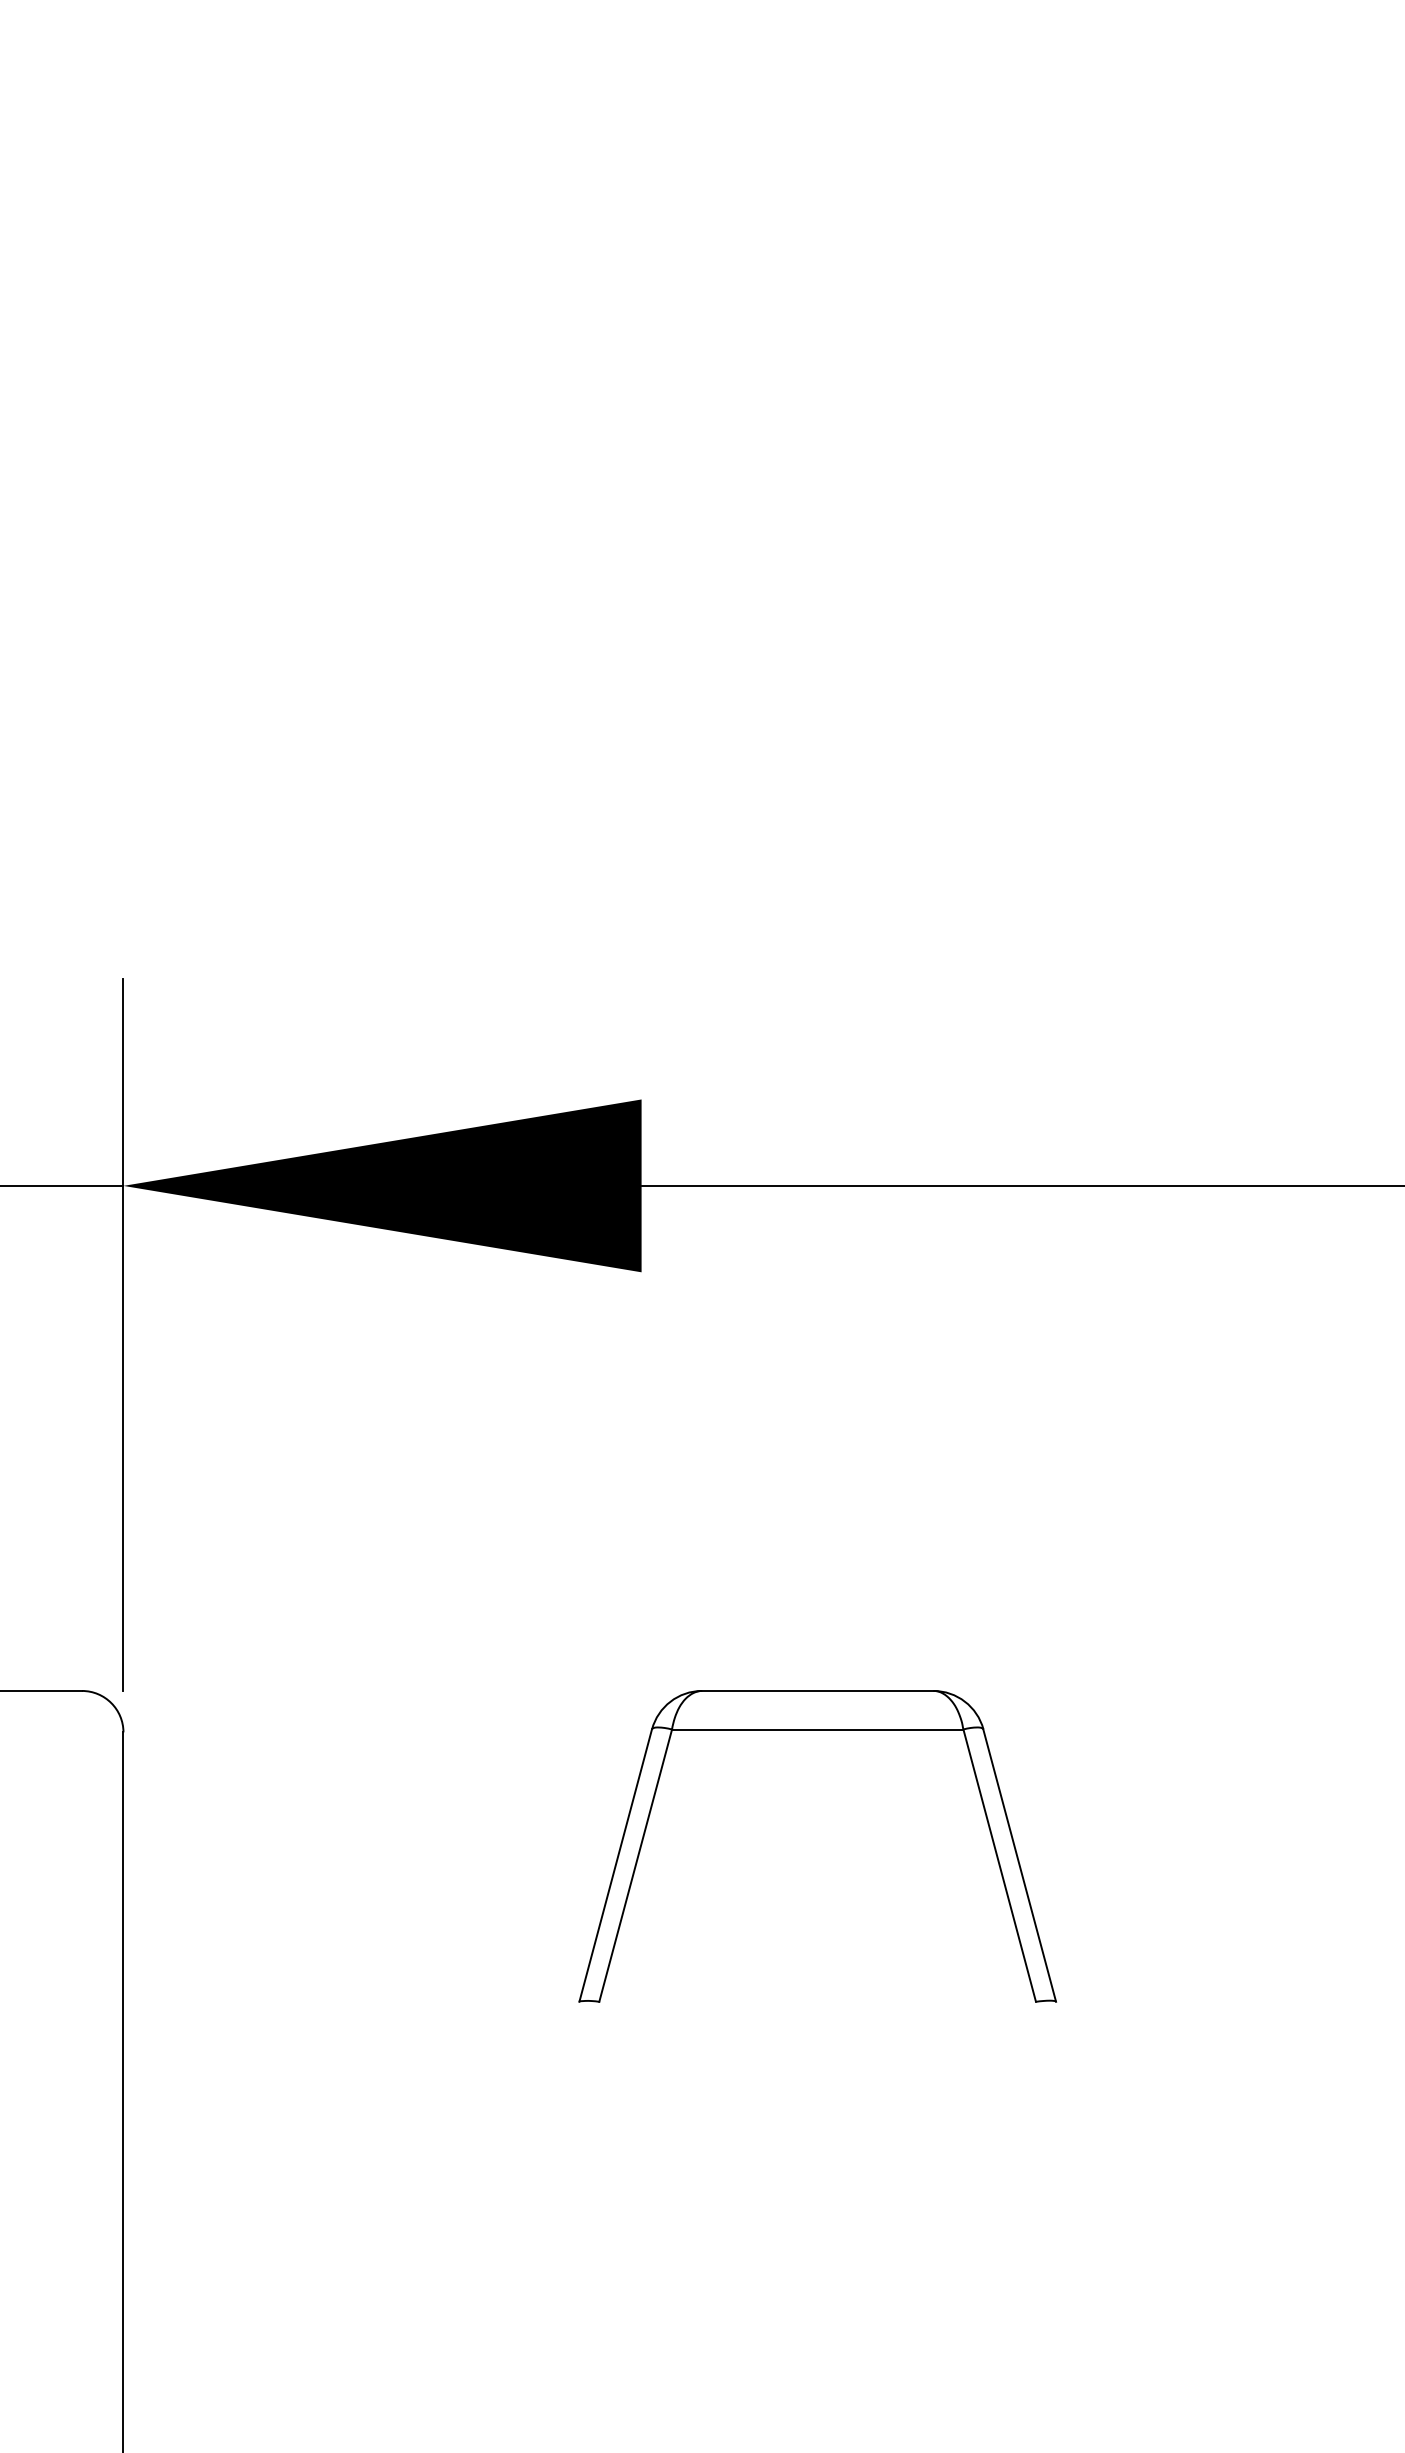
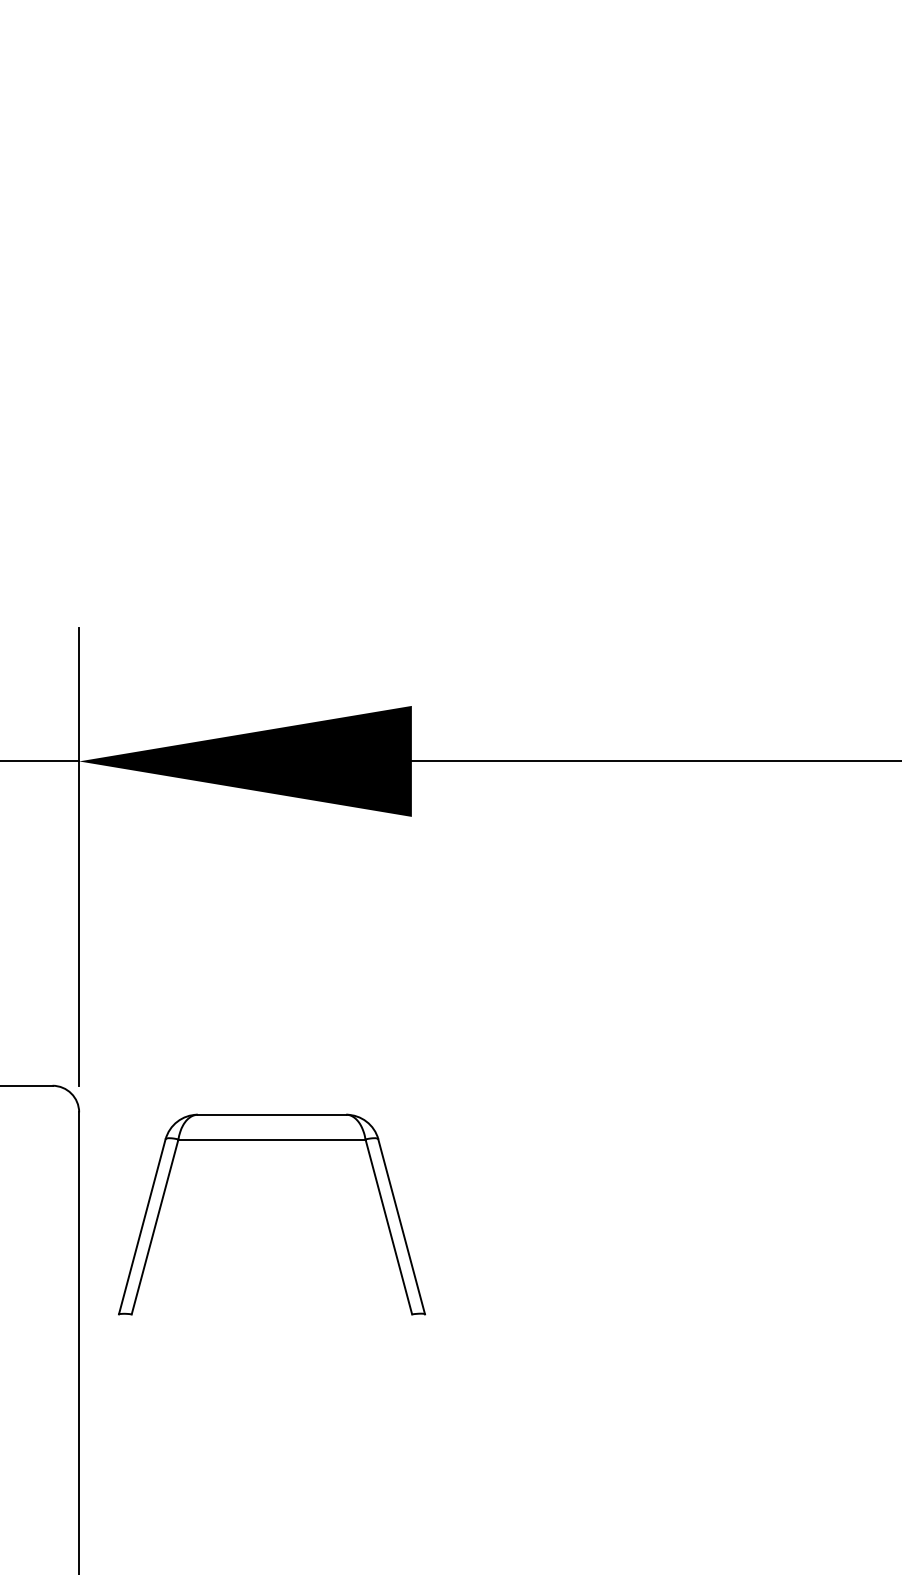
part: (816, 1731) -> (271, 1140), moved

